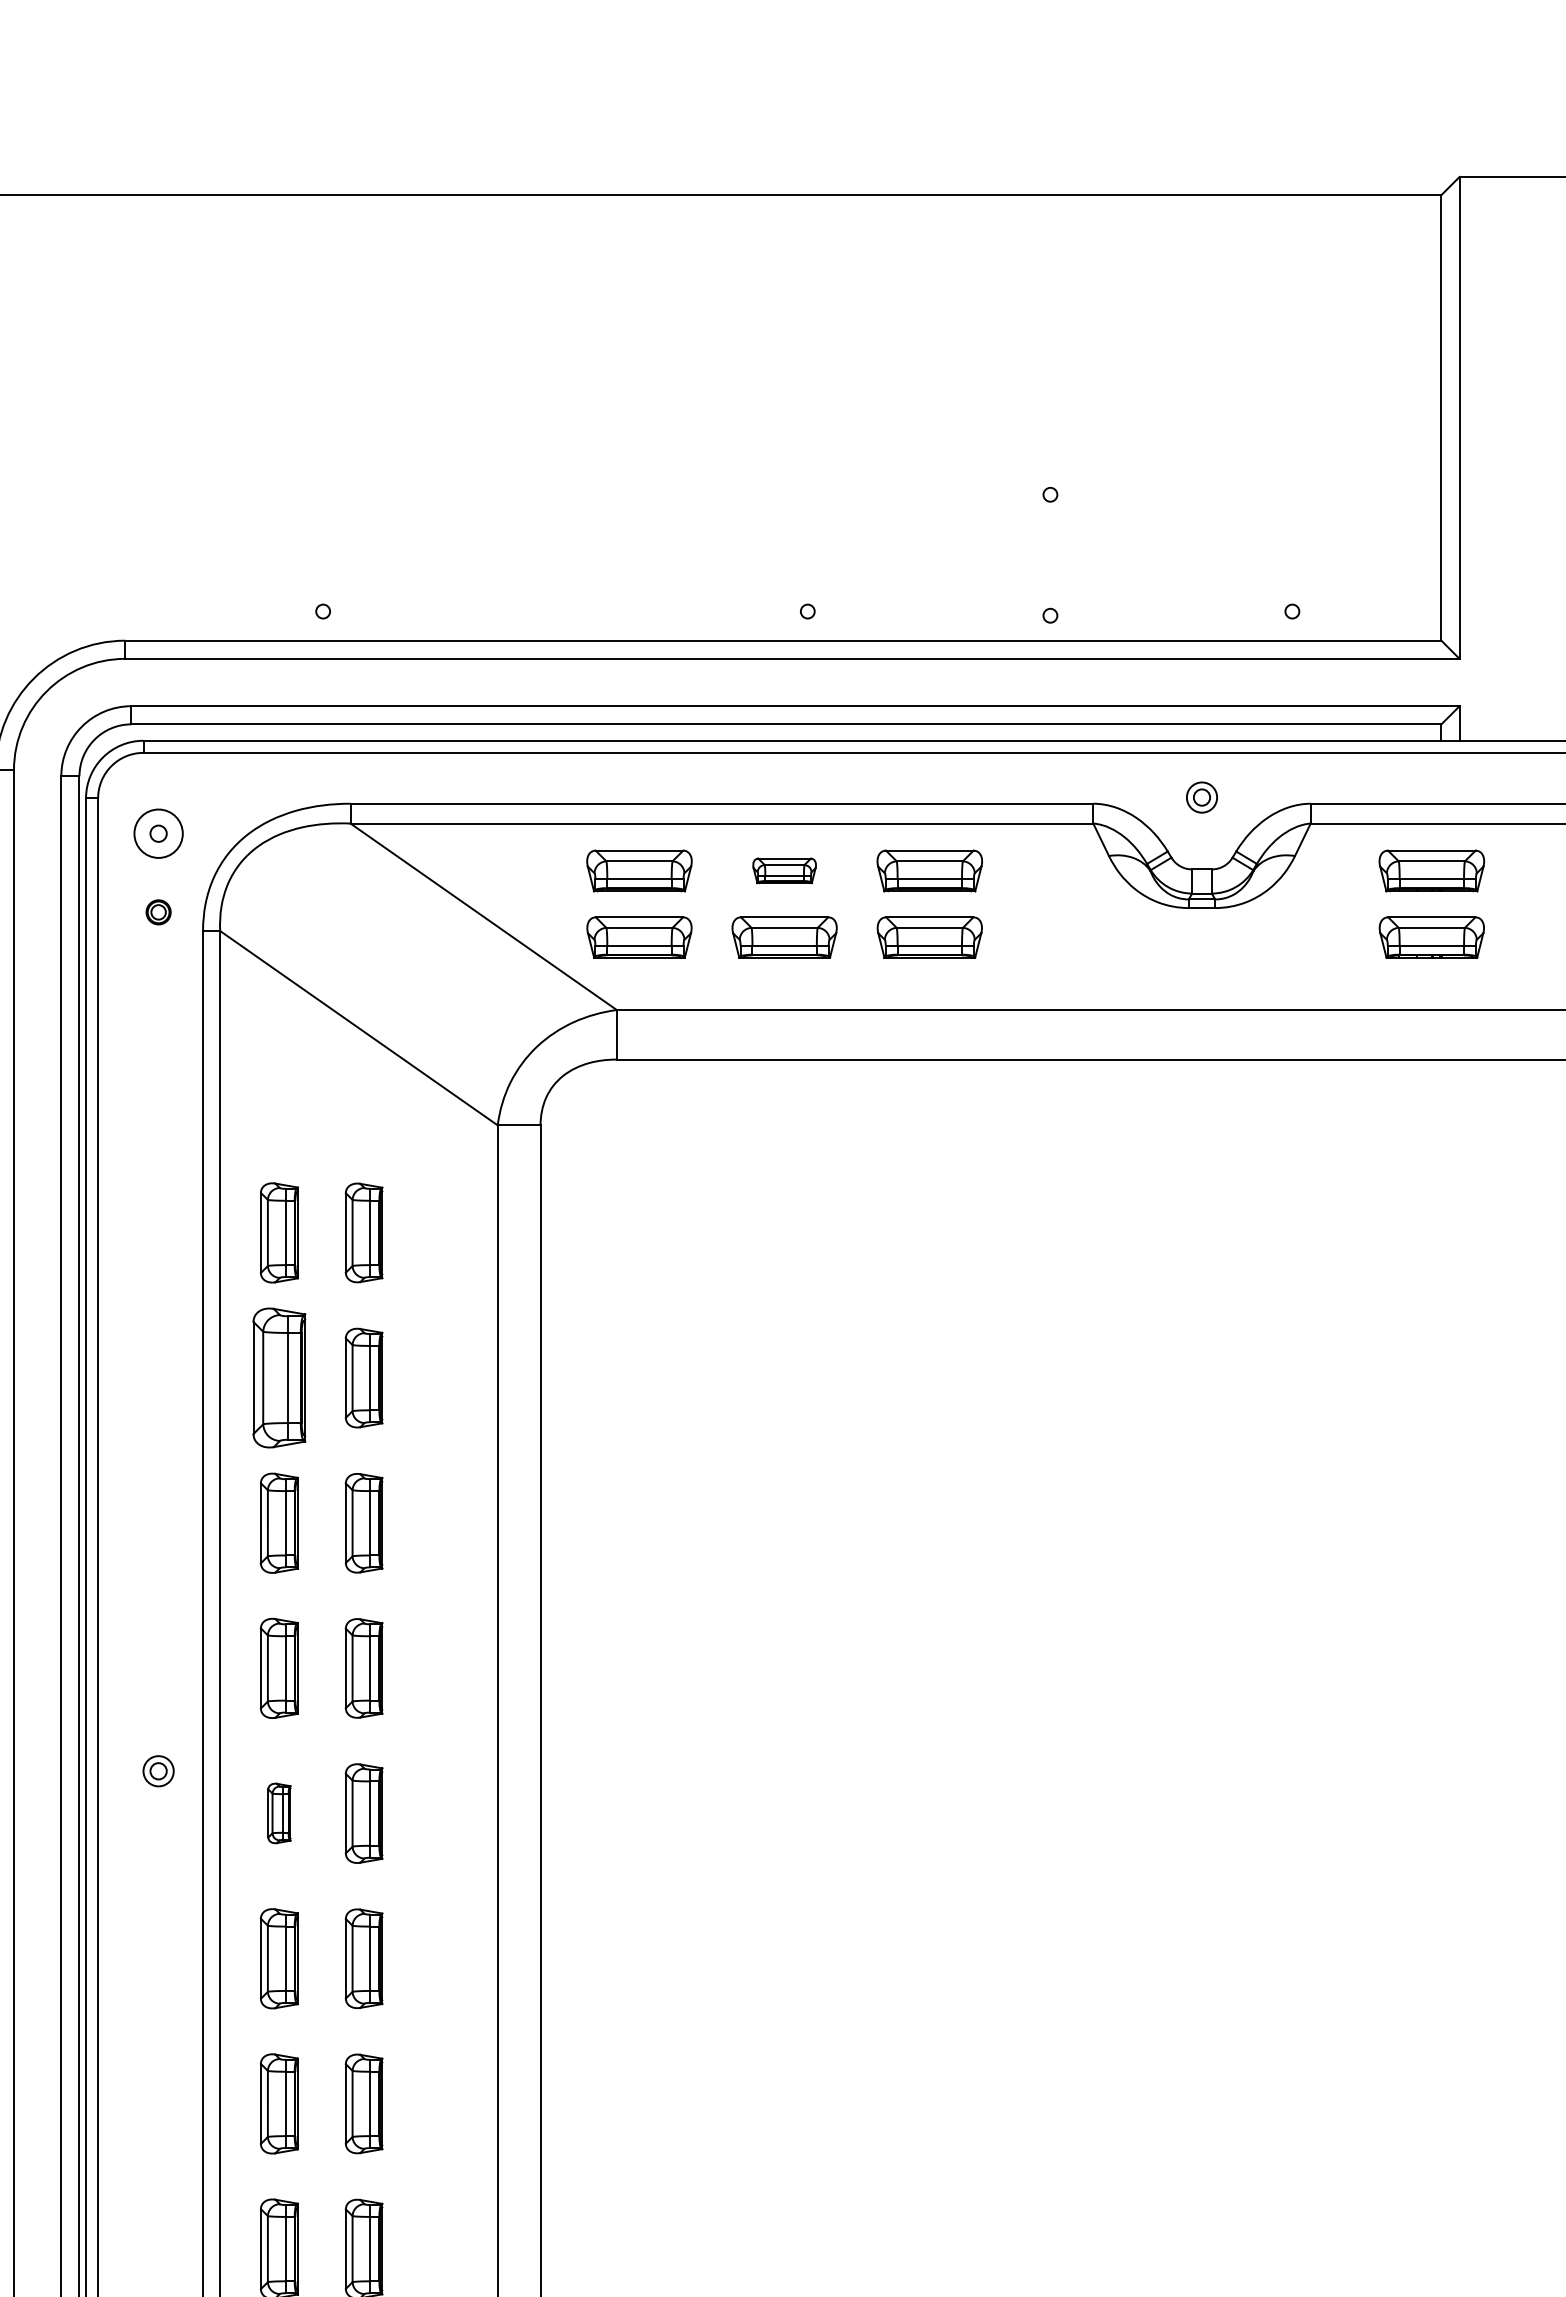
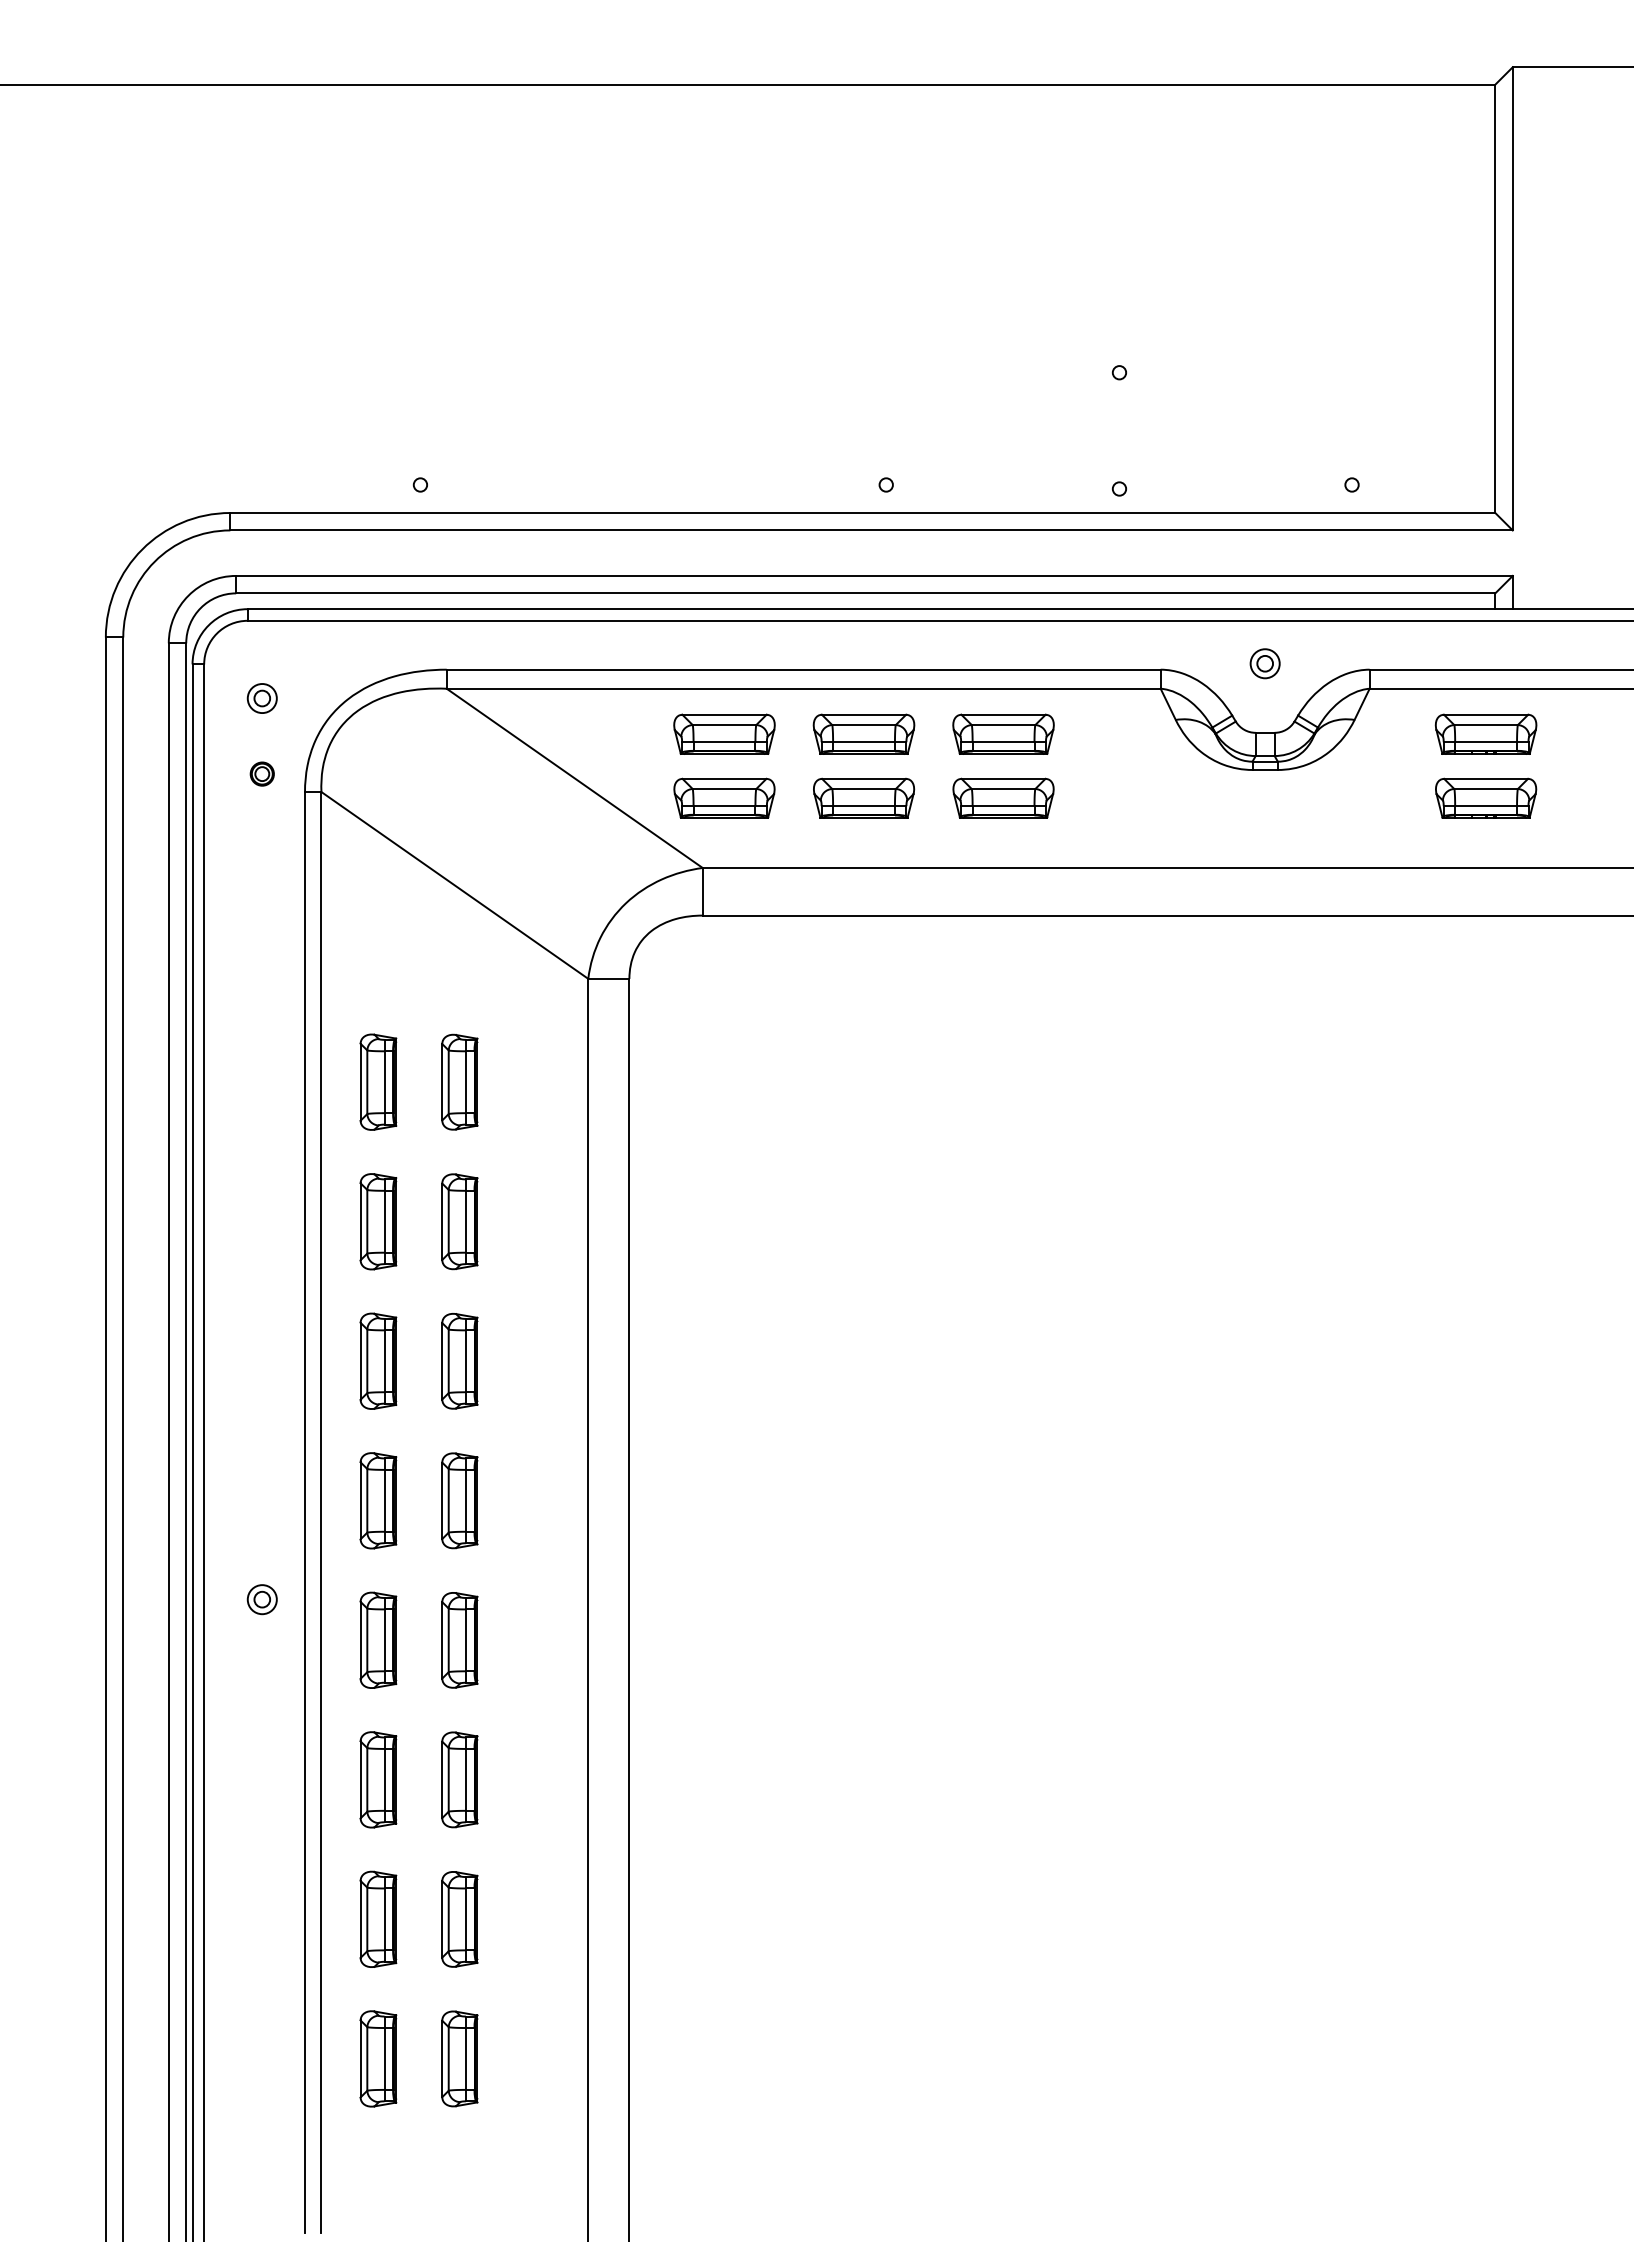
circle: (157, 833) -> (261, 698), size x0.62
part: (784, 870) -> (863, 733), size x1.67
part: (279, 1377) -> (378, 1221), size x0.71
part: (279, 1812) -> (378, 1639), size x1.67

